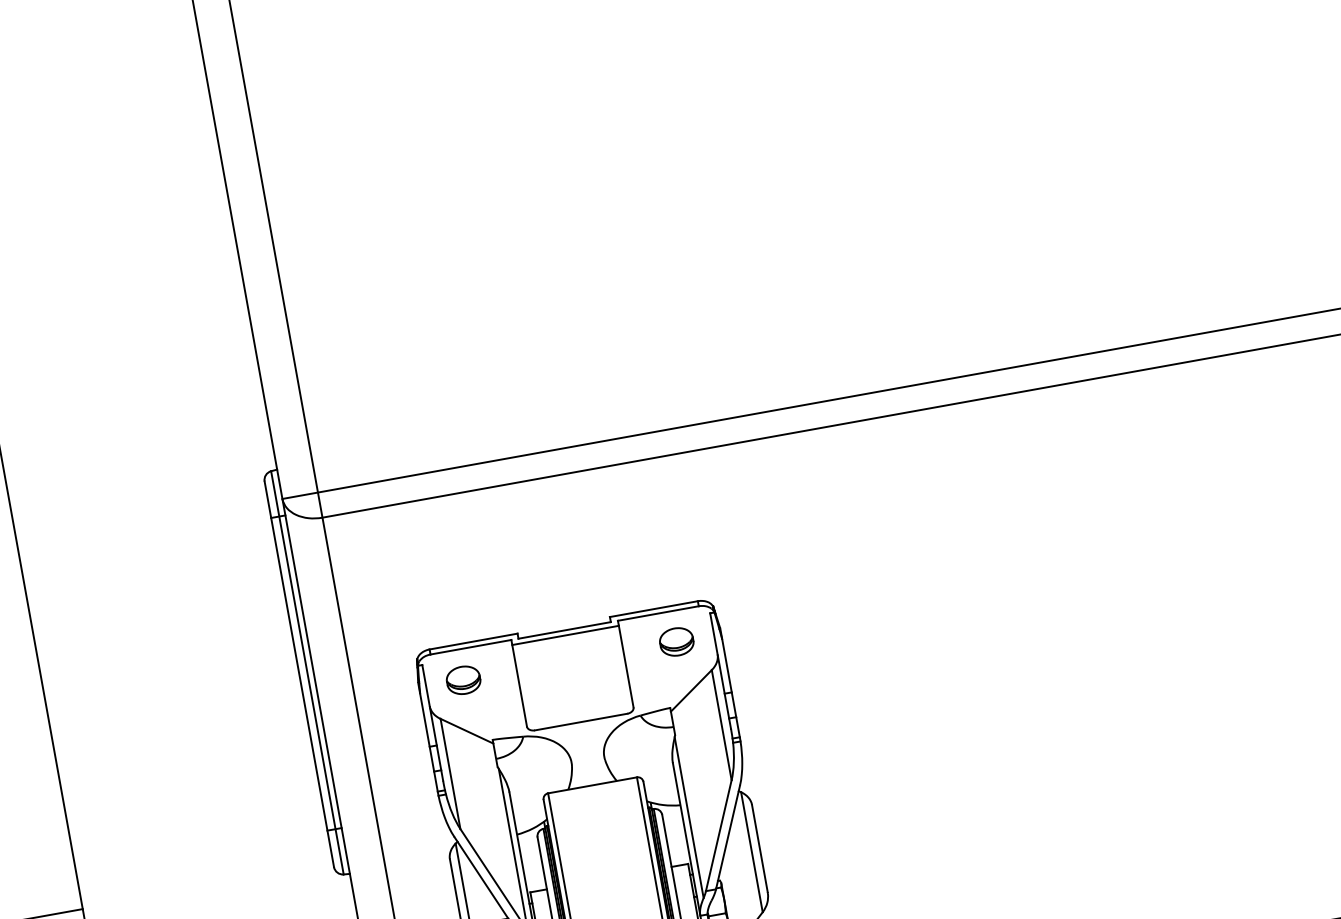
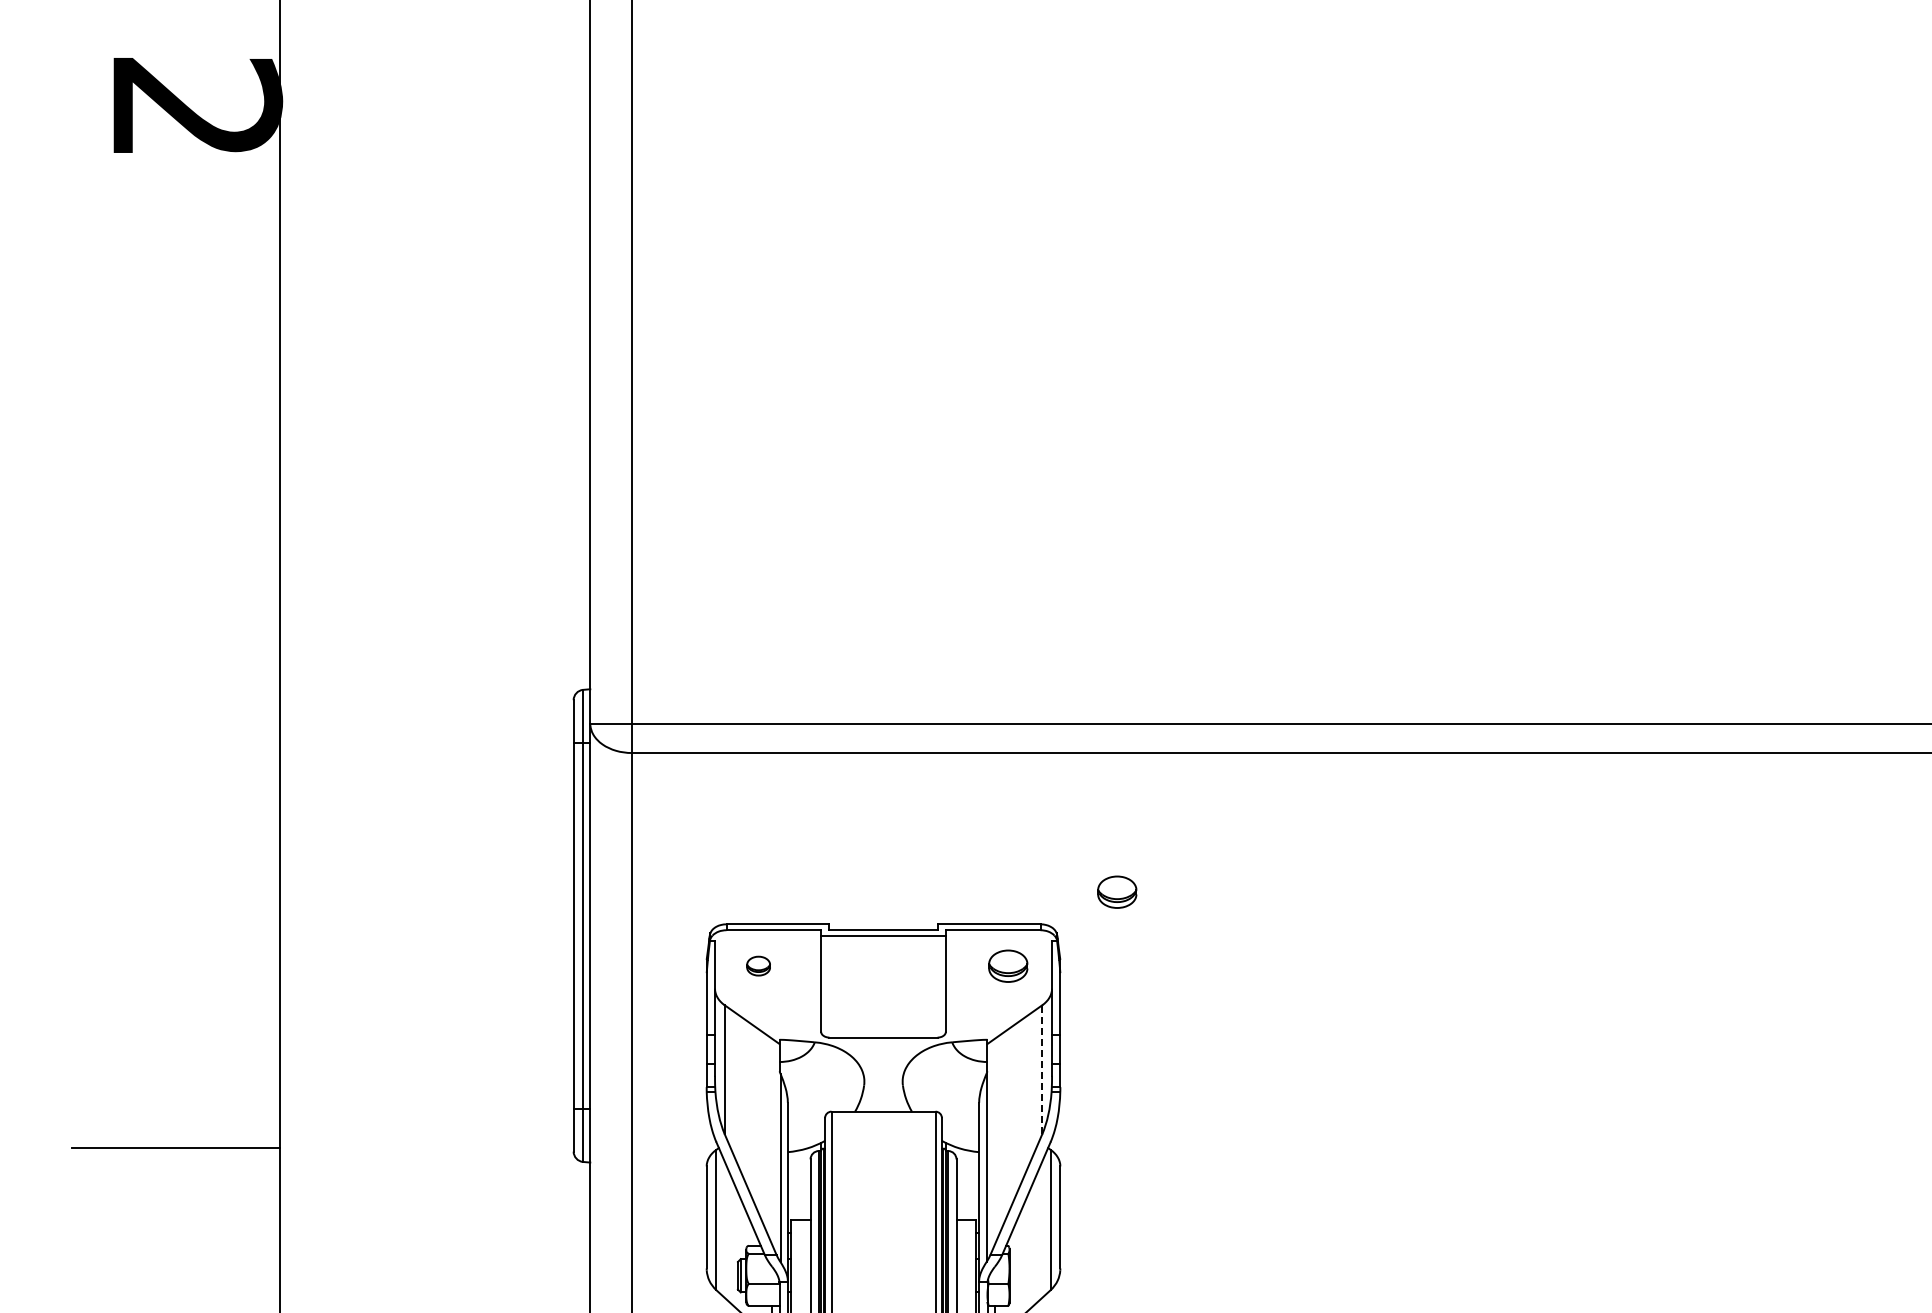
part: (758, 561) -> (1117, 891), added
part: (463, 679) -> (758, 965), size x0.6
line: (721, 724) -> (1042, 1069), solid -> dashed

